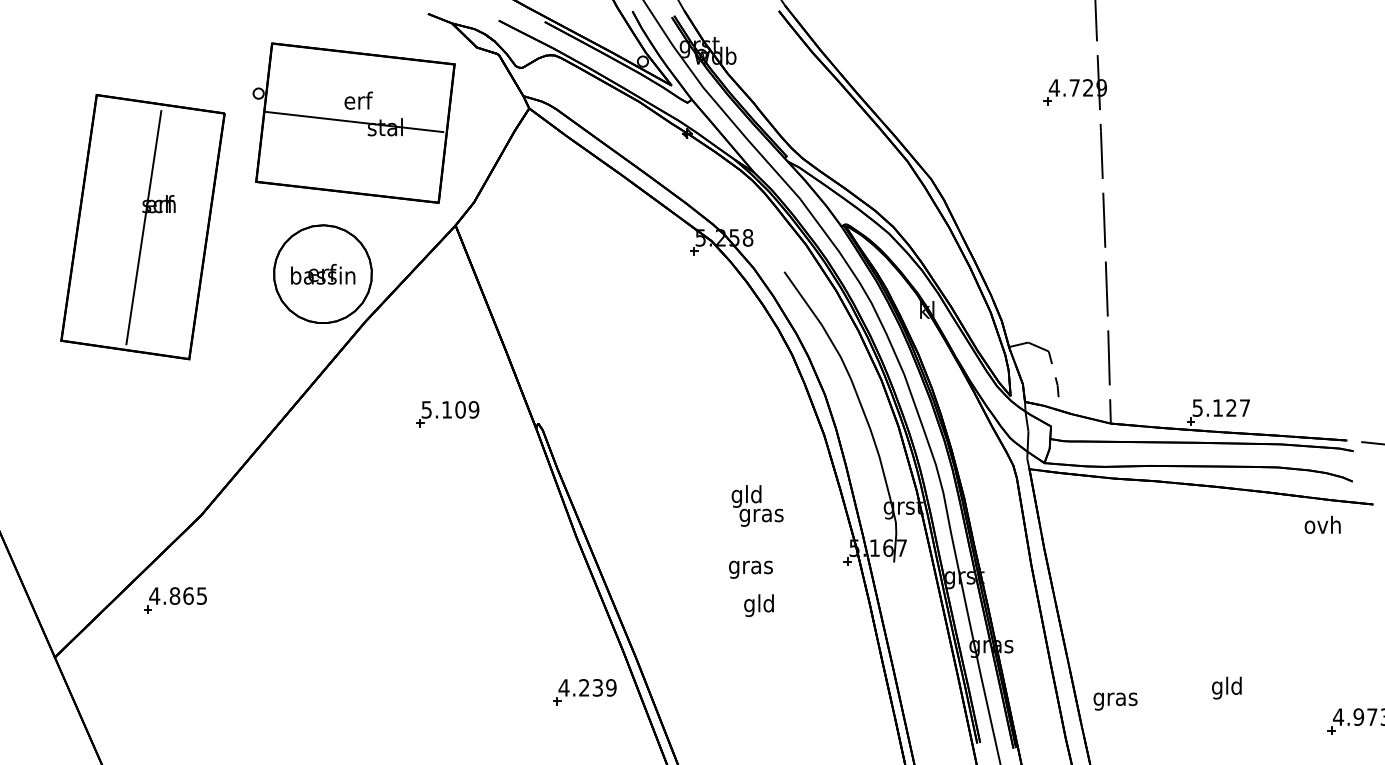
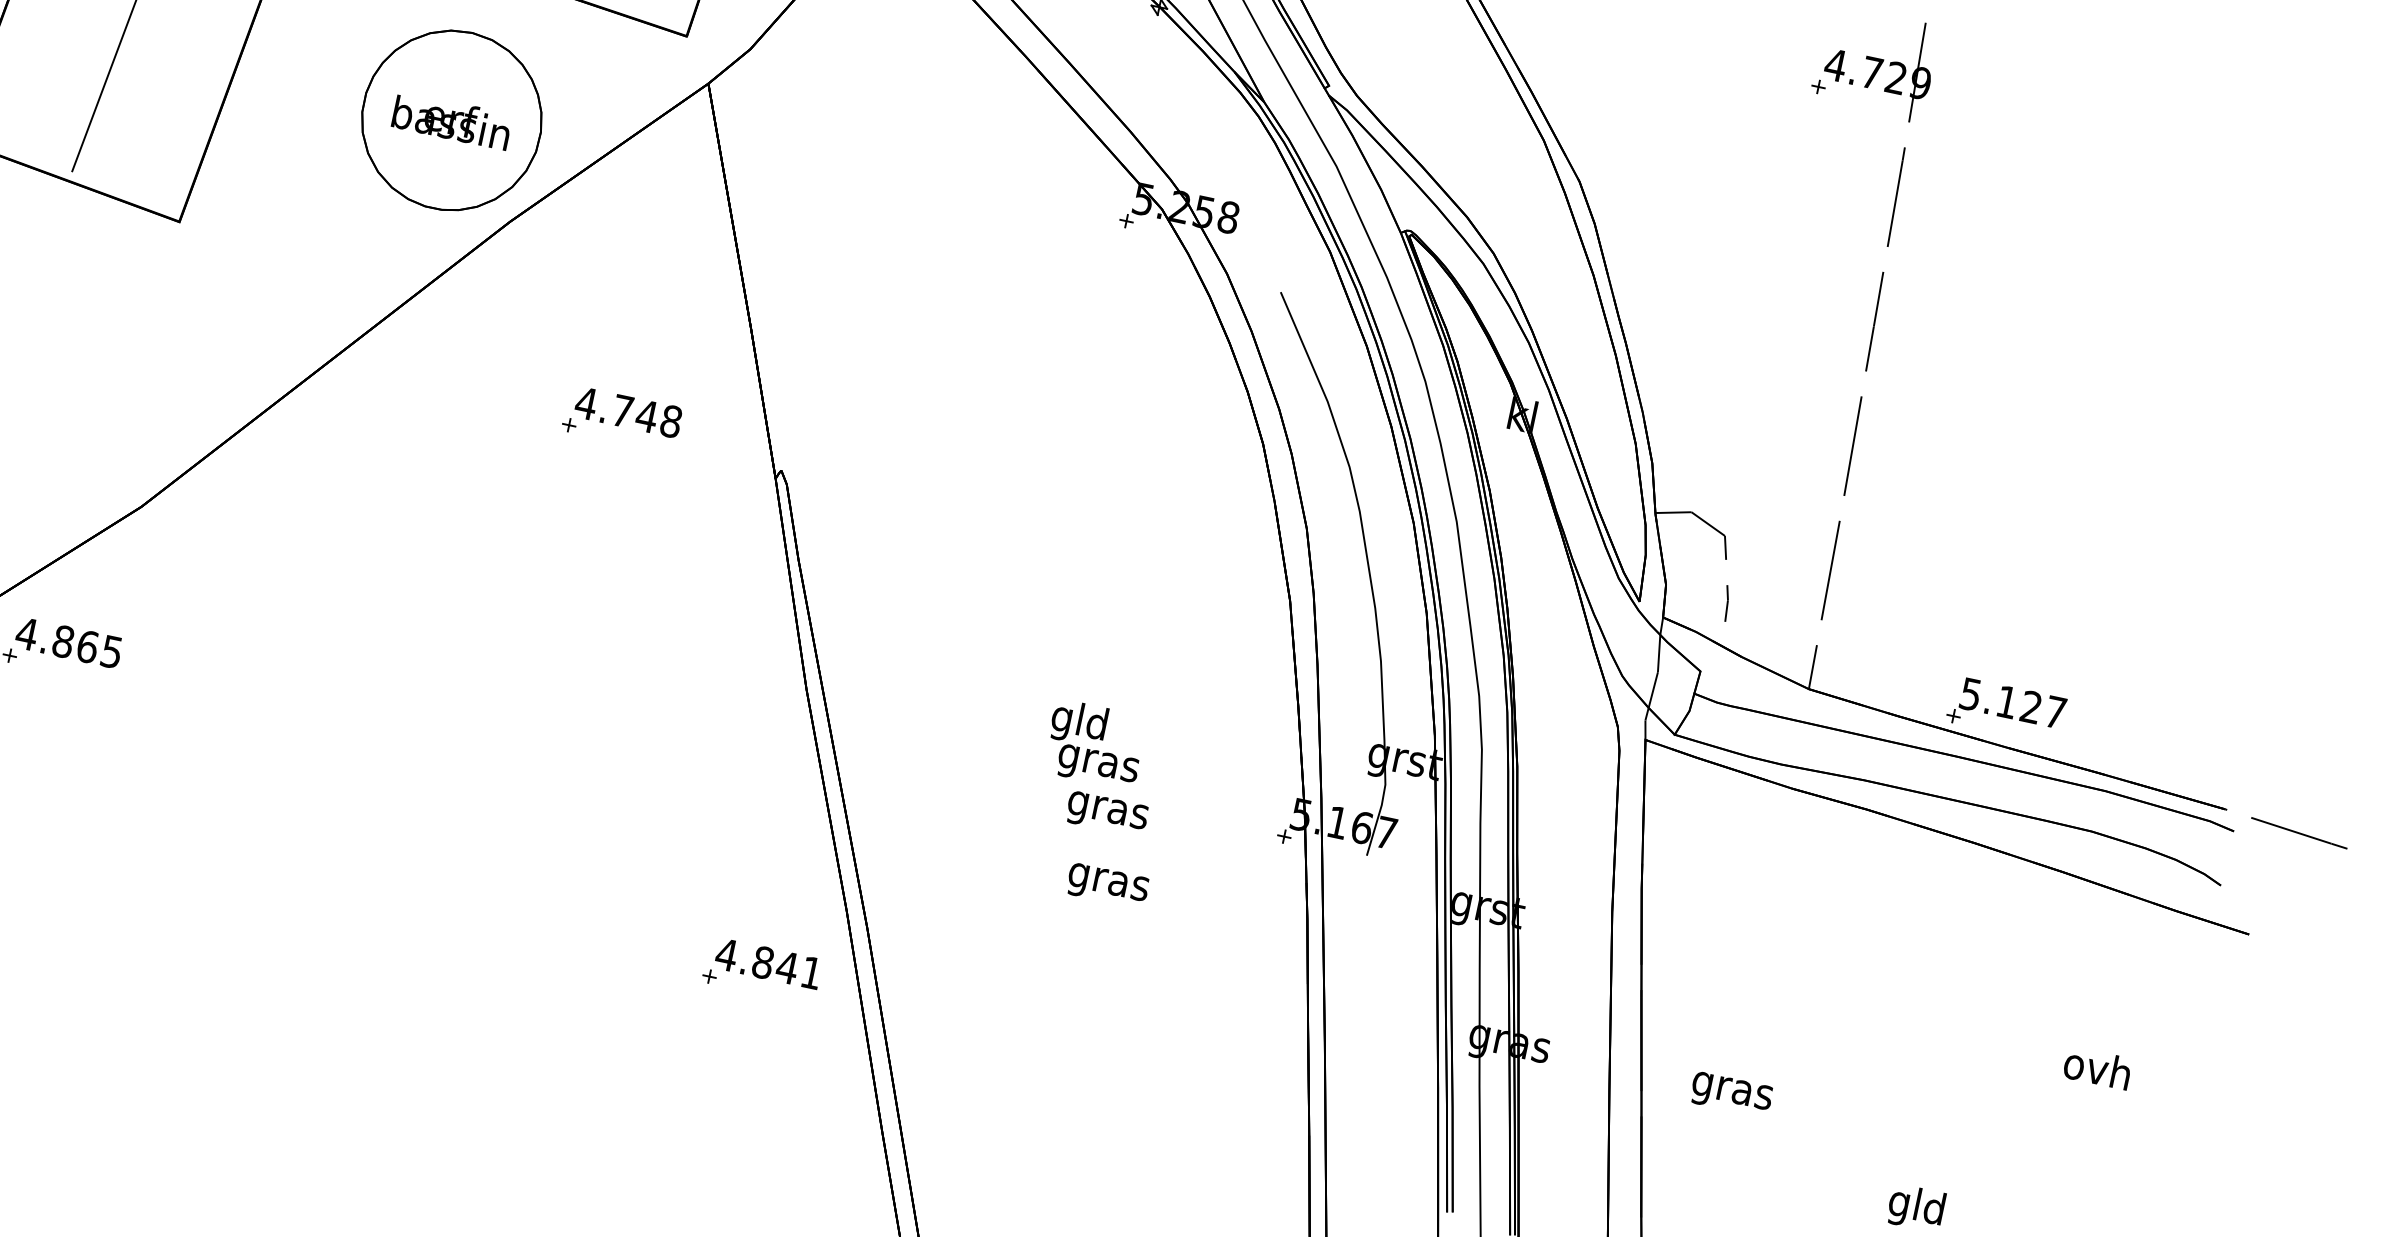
text: (450, 409) -> (629, 411), 5.109 -> 4.748
text: (757, 505) -> (1095, 743), moved
text: (1322, 524) -> (2097, 1067), moved
text: (759, 605) -> (1108, 881), gld -> gras
text: (597, 687) -> (786, 966), 4.239 -> 4.841
text: (1115, 701) -> (1731, 1094), moved

